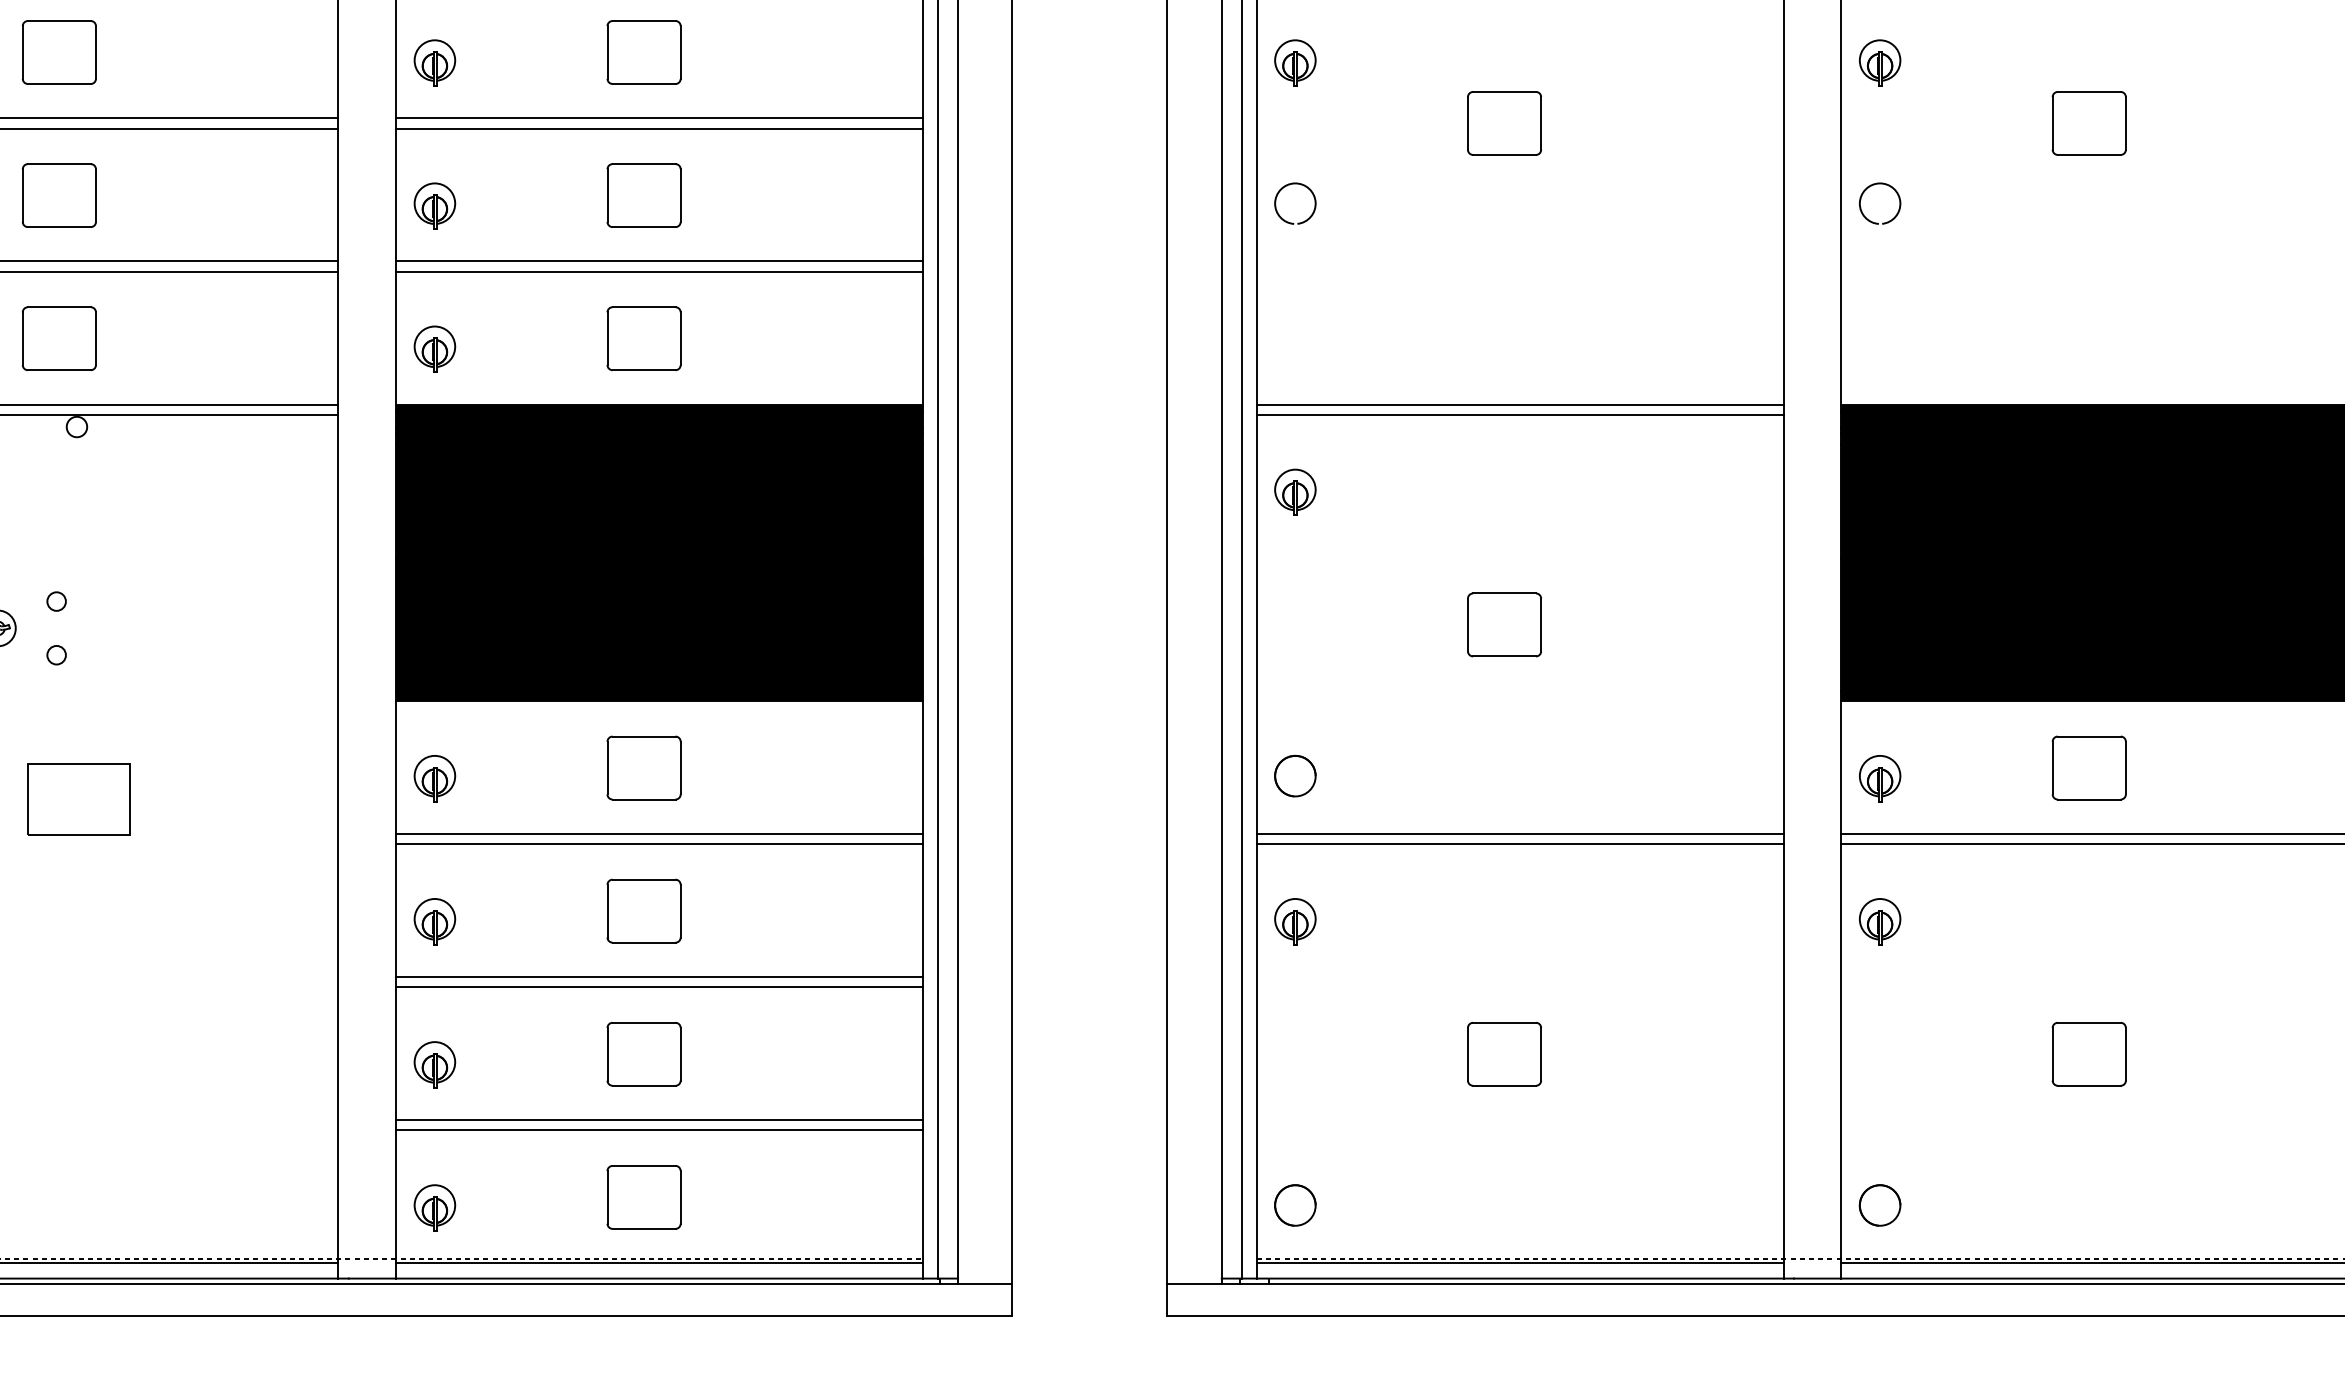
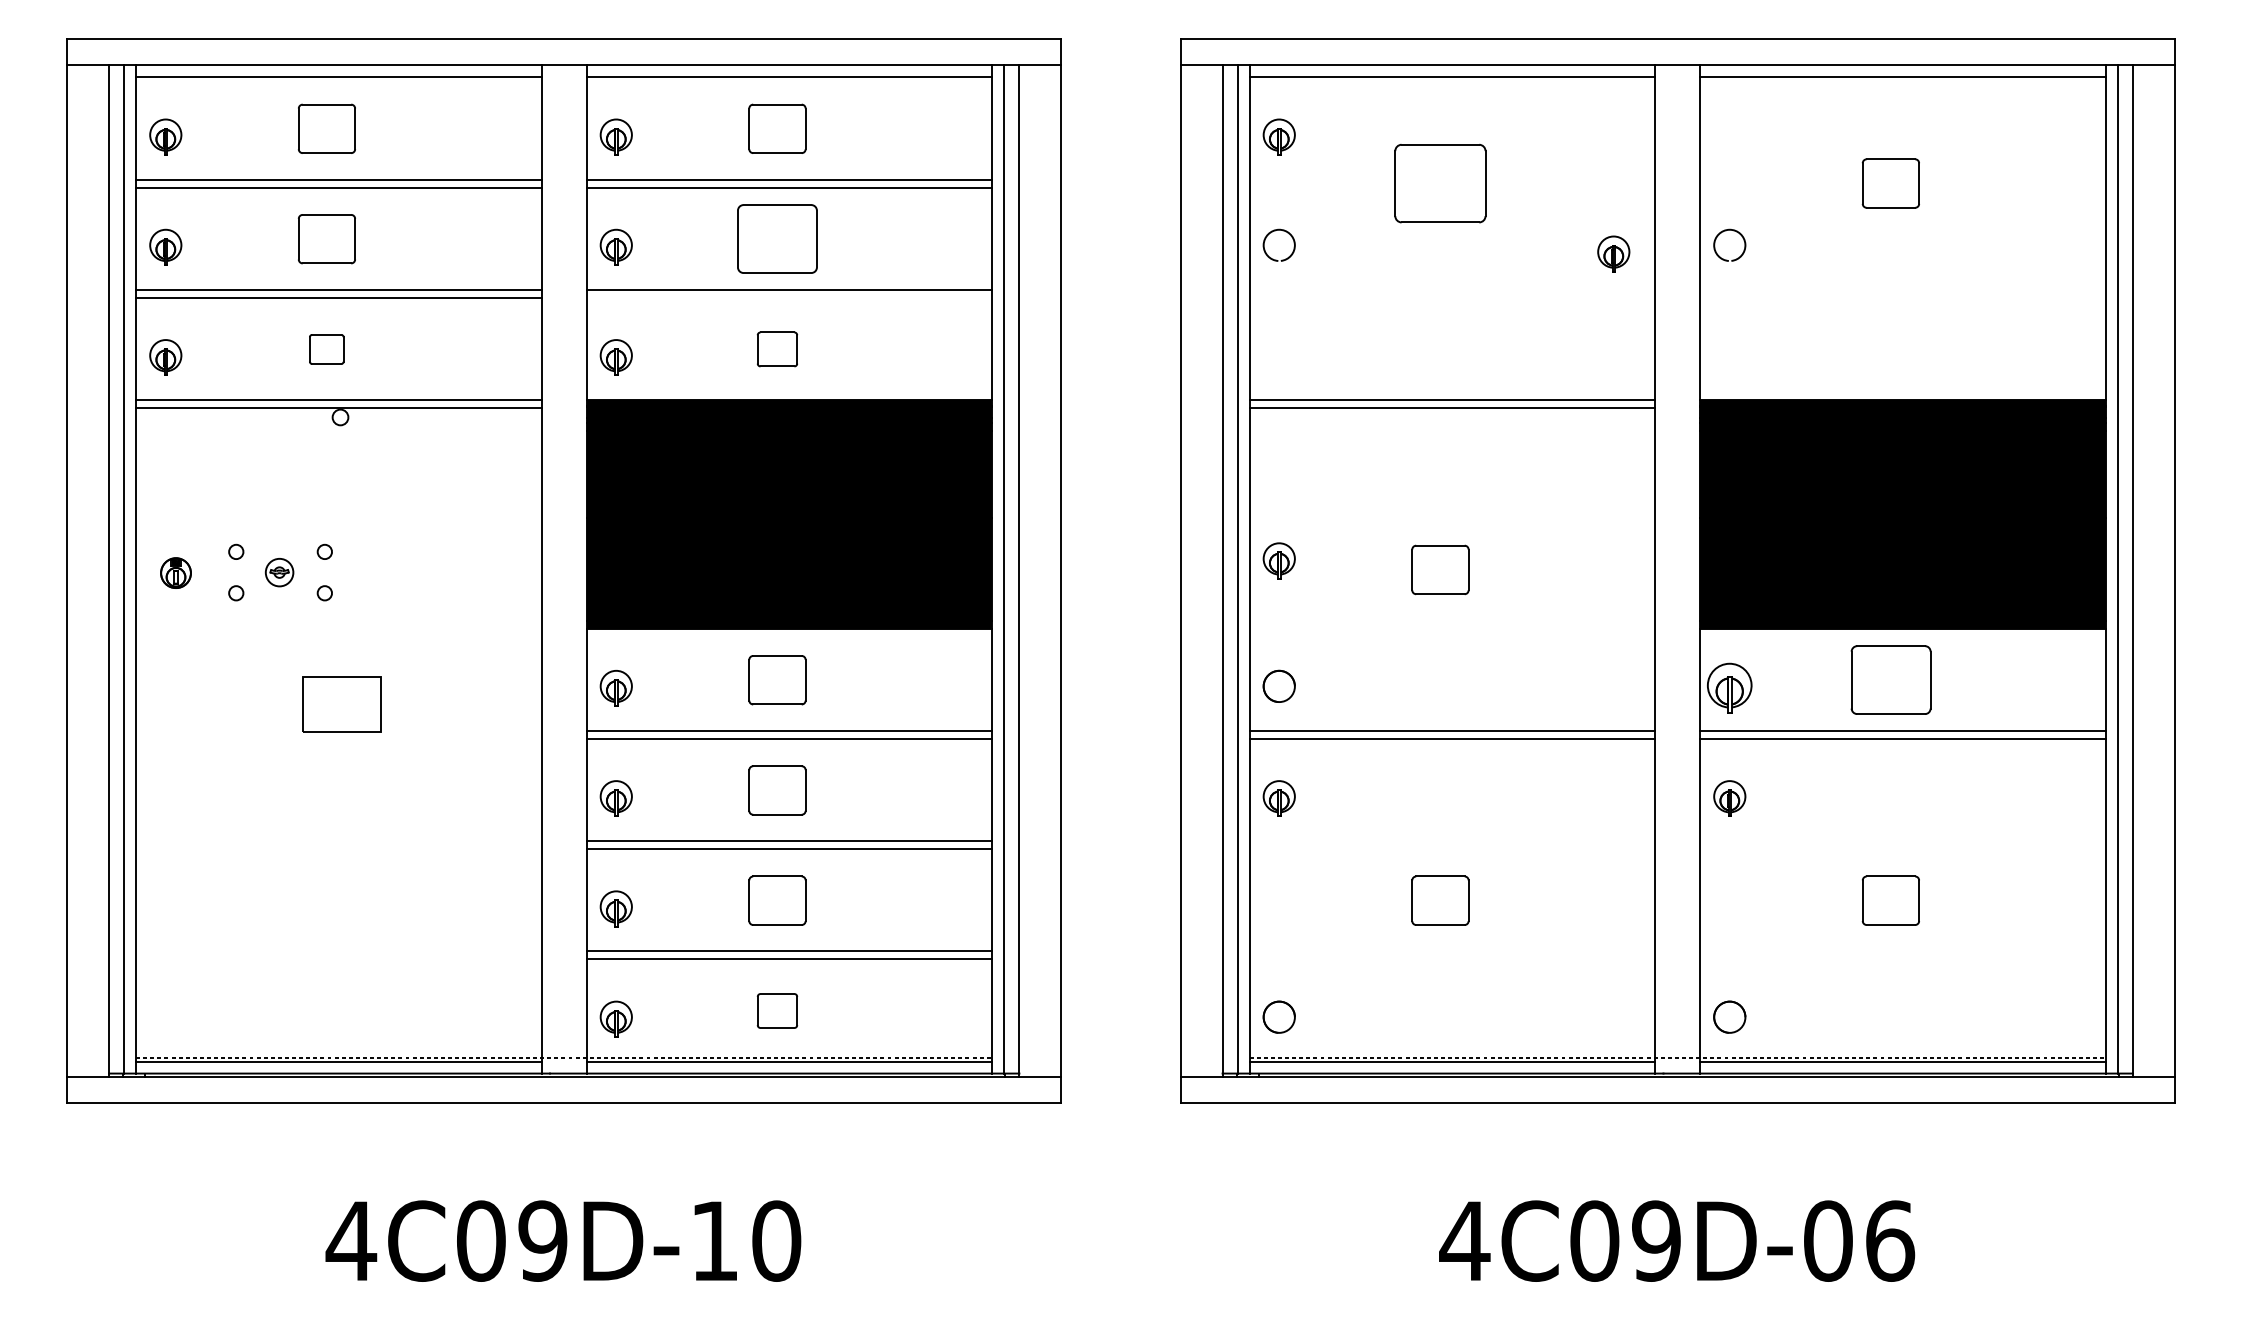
part: (1879, 62) -> (1613, 253), moved
part: (1504, 123) -> (1440, 183), size x1.6
part: (644, 196) -> (777, 239), size x1.4
line: (659, 271) -> (789, 297), removed
part: (58, 338) -> (326, 349), size x0.6
part: (644, 338) -> (777, 349), size x0.7
part: (1294, 491) -> (1278, 560), moved
part: (2088, 768) -> (1890, 680), size x1.4
part: (1879, 778) -> (1729, 688), size x1.4
part: (644, 1196) -> (777, 1010), size x0.7

